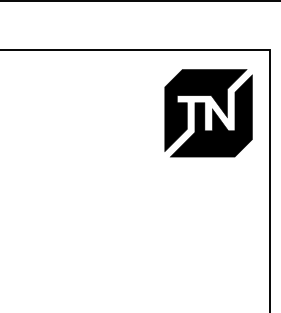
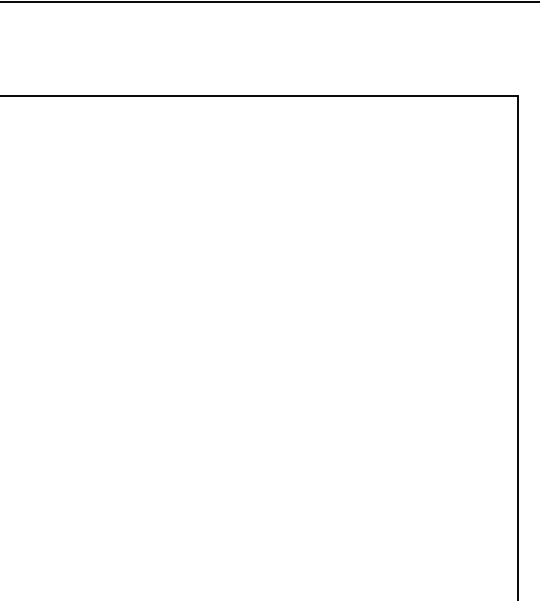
part: (208, 113) -> (400, 217), removed

